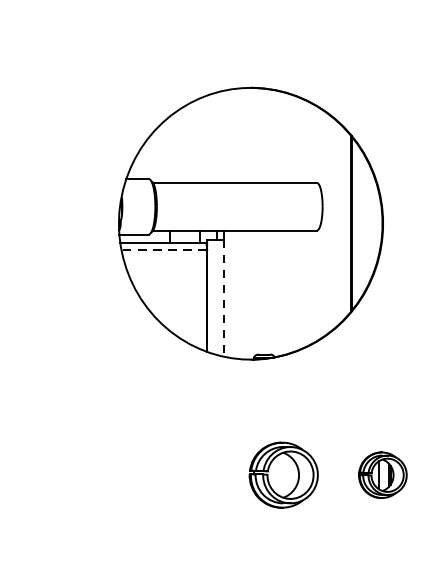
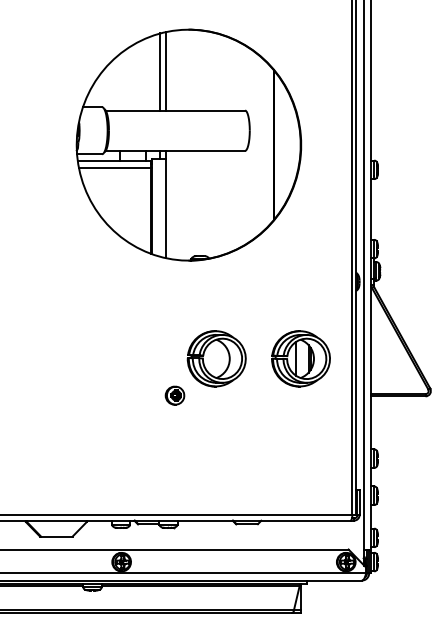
line: (217, 137) -> (160, 71), added
line: (223, 137) -> (165, 71), added
line: (163, 250) -> (114, 167), dashed -> solid
line: (224, 298) -> (166, 208), dashed -> solid
part: (382, 474) -> (300, 358), size x1.43
part: (234, 518) -> (174, 395), added

